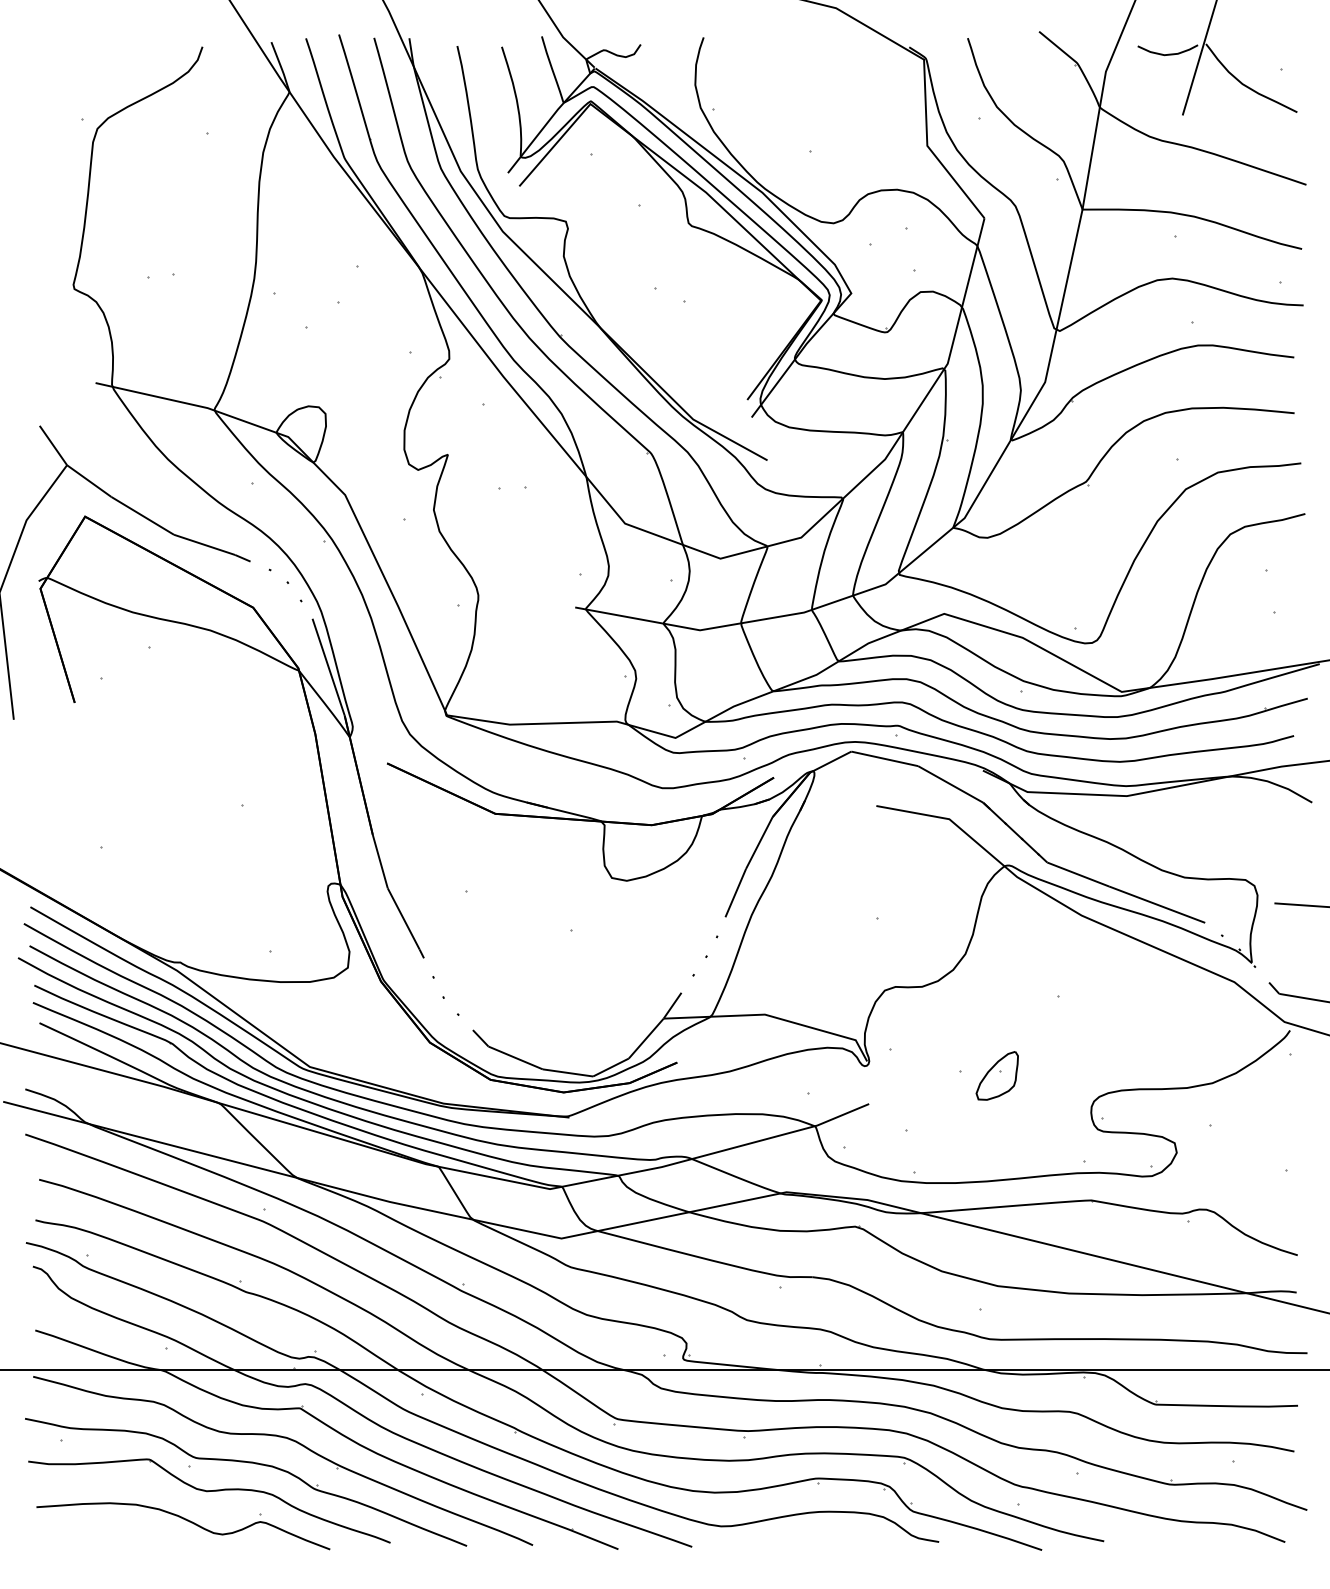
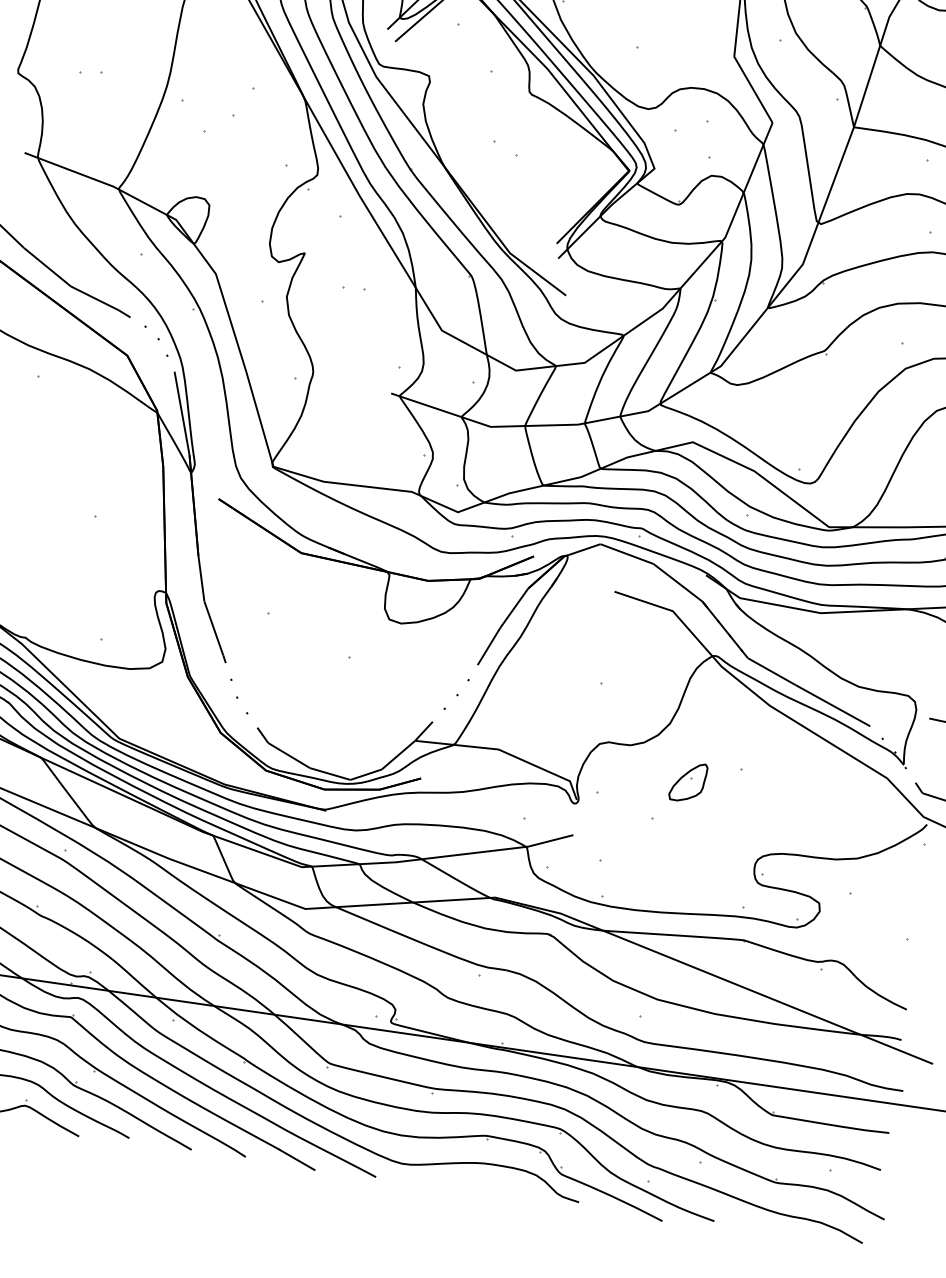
part: (996, 1075) -> (687, 781), moved

